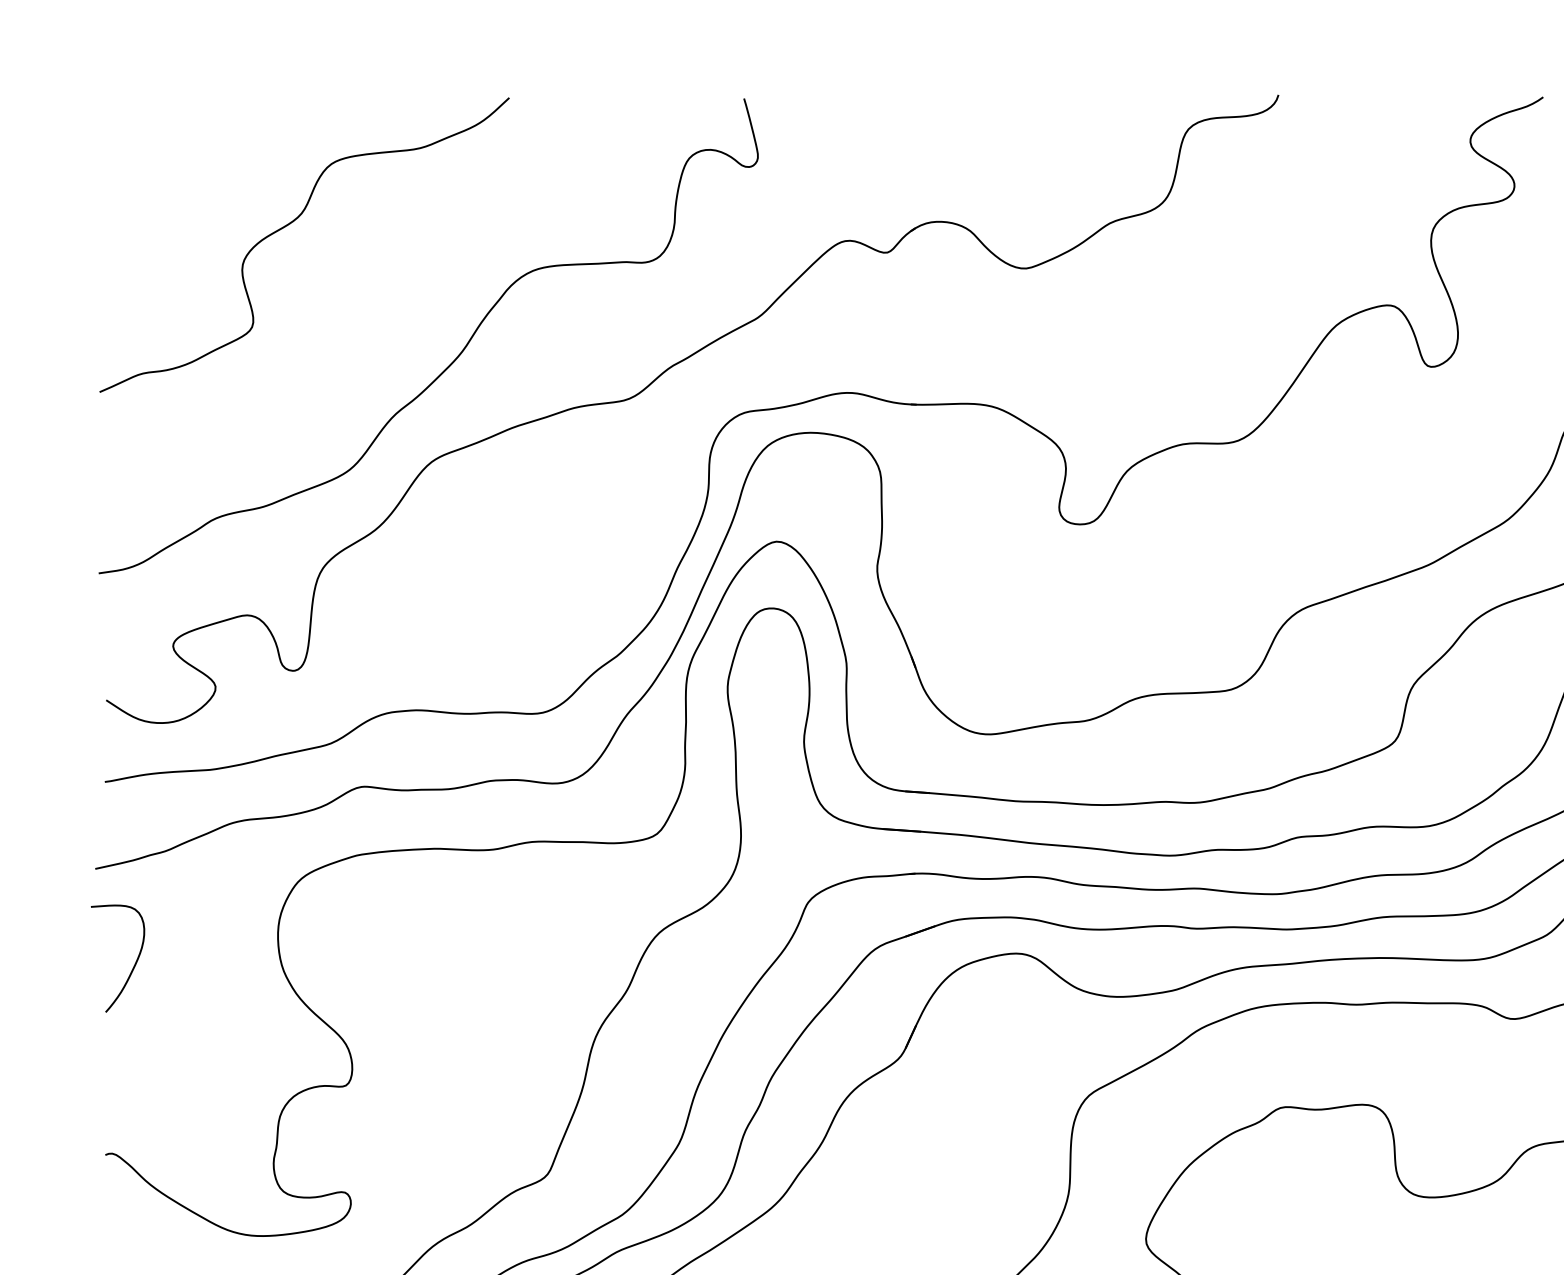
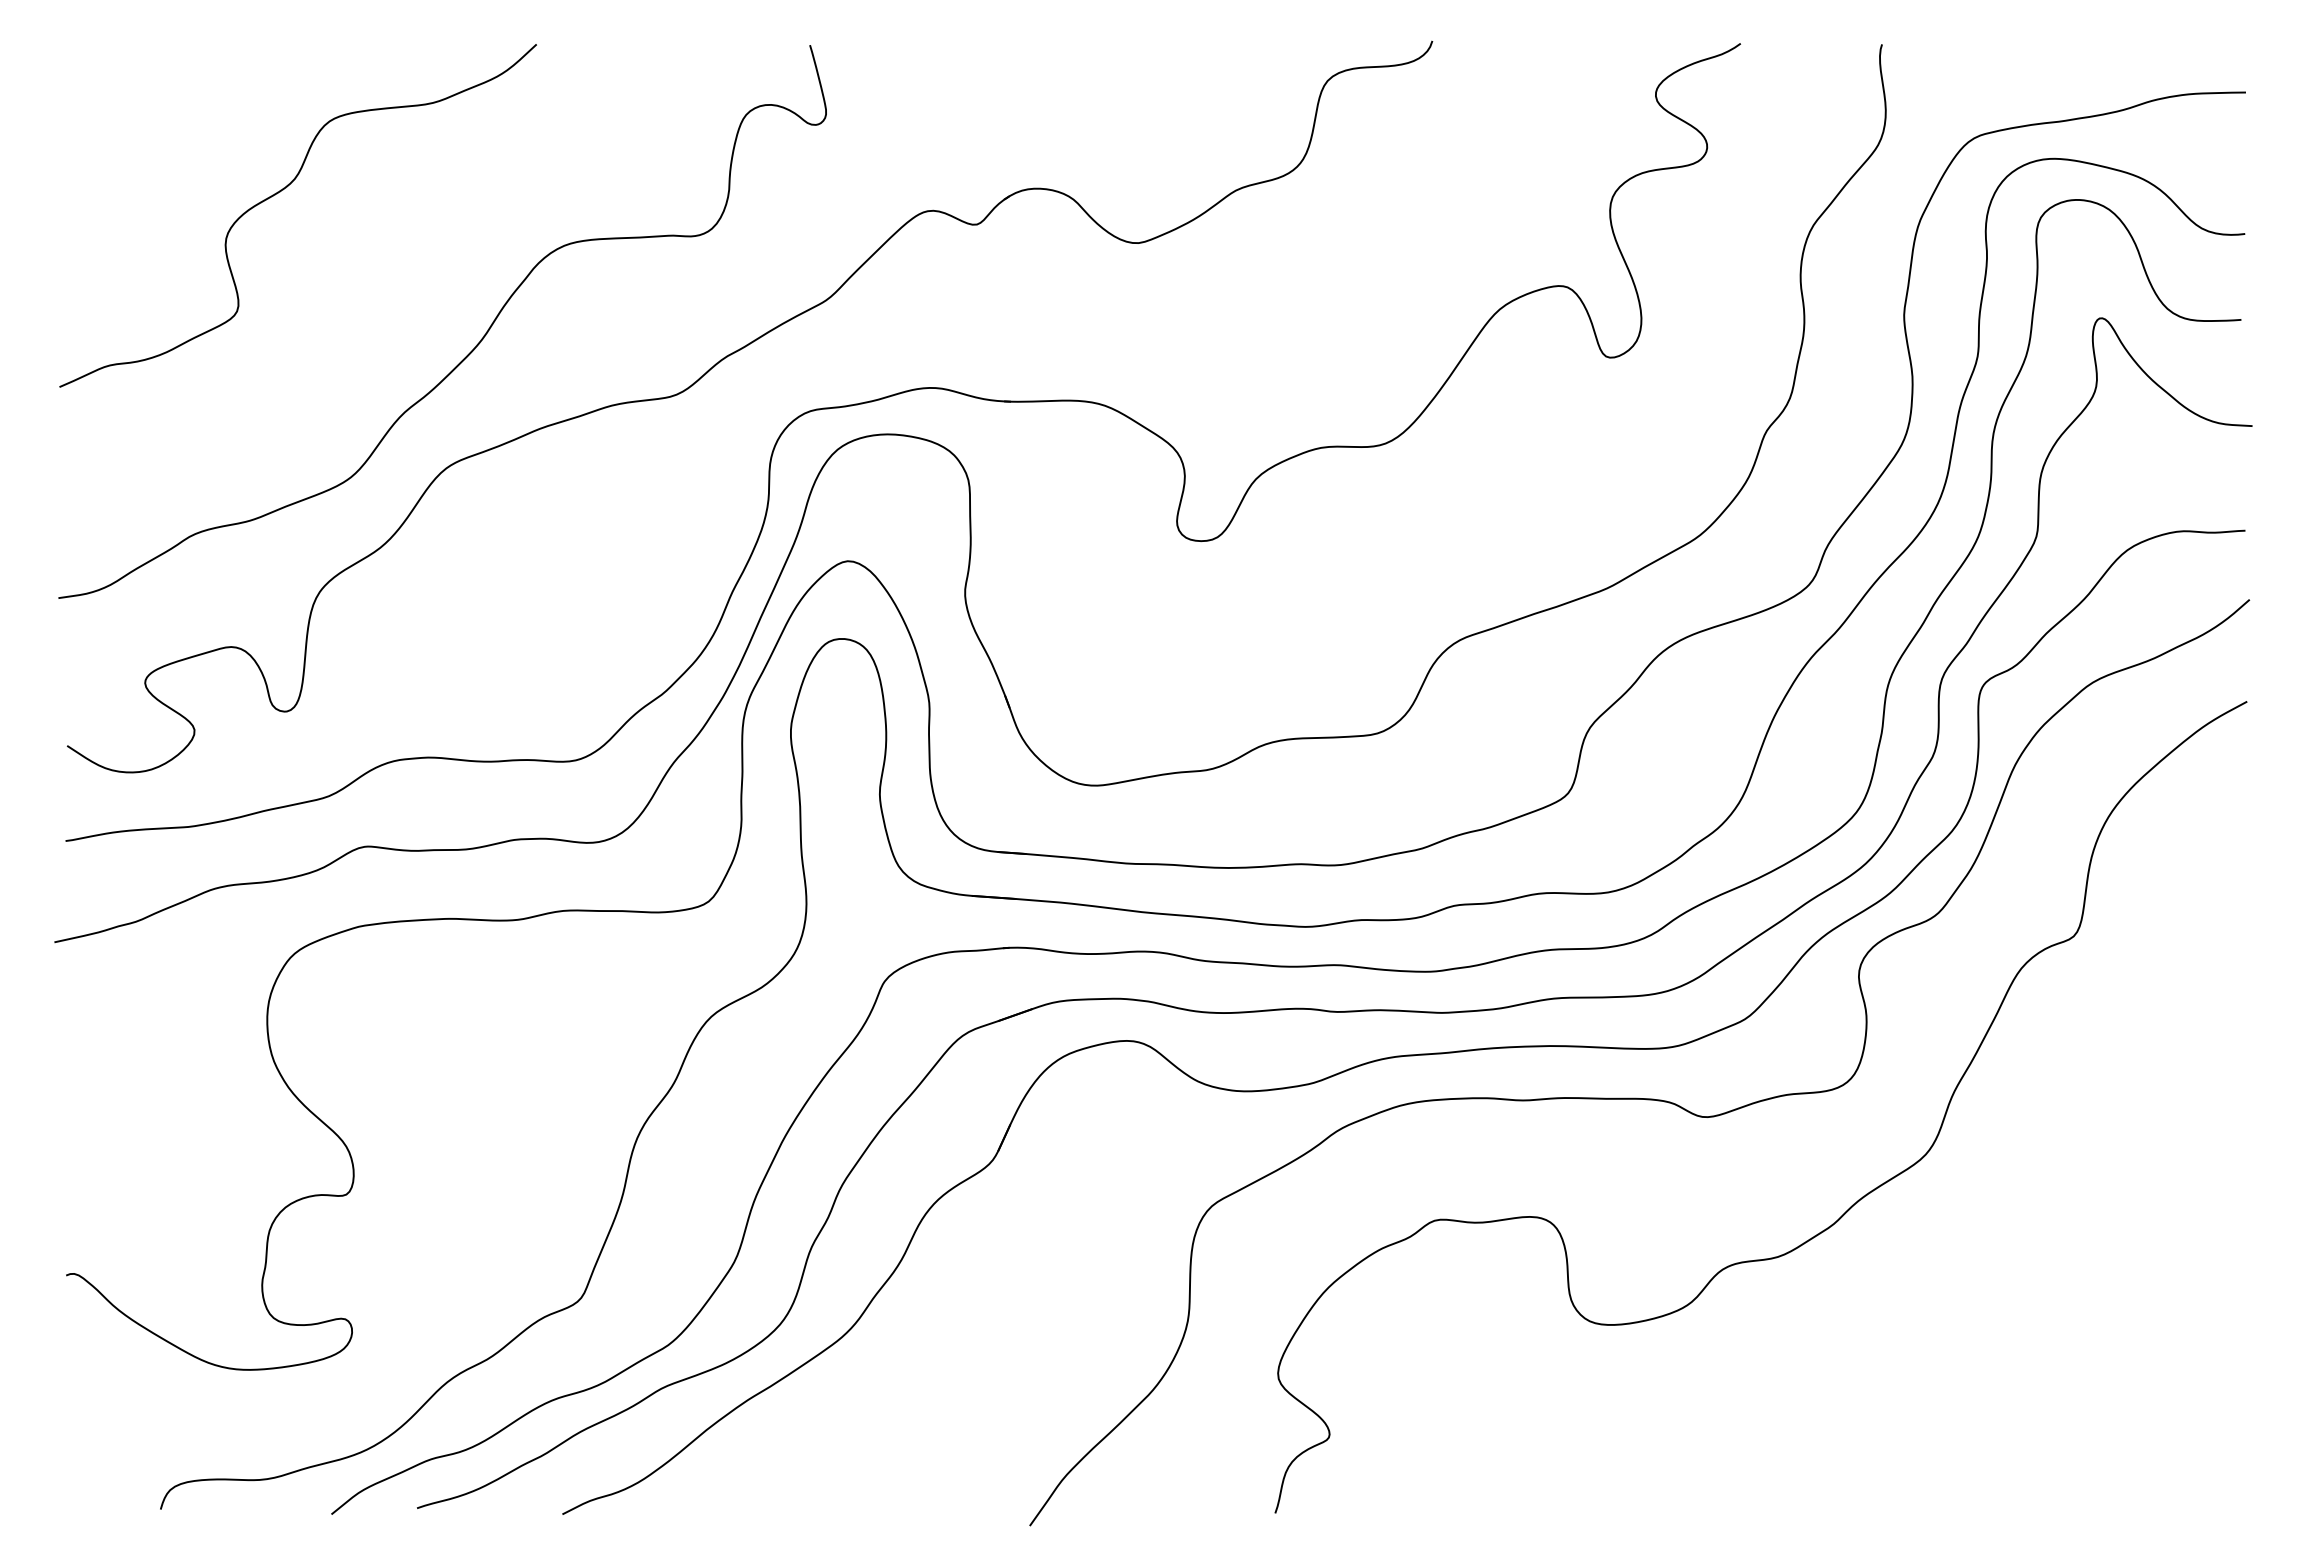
curve: (133, 966) -> (98, 1056), removed

